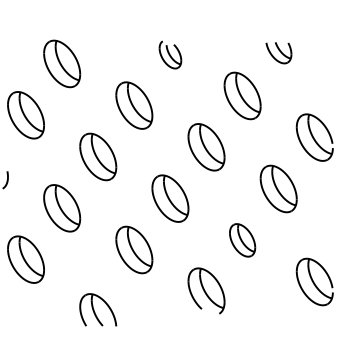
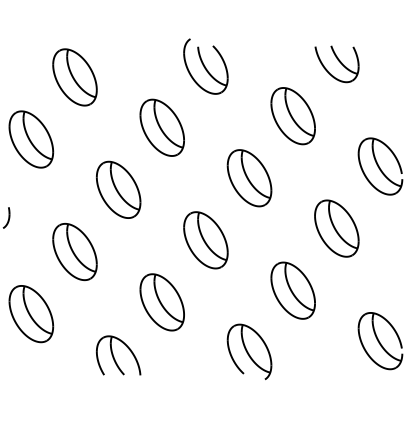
part: (278, 52) -> (336, 63), size x1.43
part: (170, 54) -> (206, 66), size x1.67
part: (242, 240) -> (293, 290), size x1.43
part: (98, 309) -> (118, 354), moved

